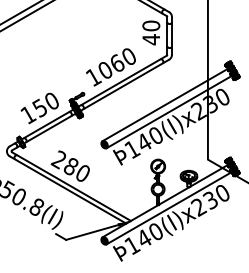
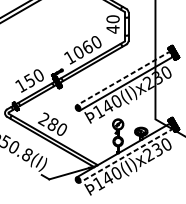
line: (165, 104) -> (123, 78), solid -> dashed
line: (169, 207) -> (126, 155), solid -> dashed

